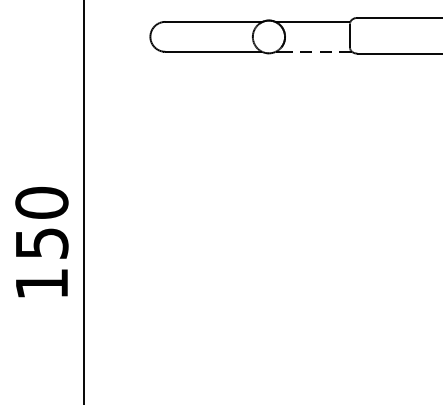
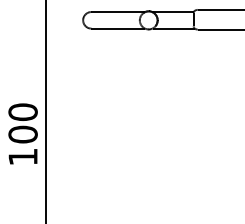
line: (322, 51) -> (178, 28), dashed -> solid
text: (40, 243) -> (22, 134), 150 -> 100

